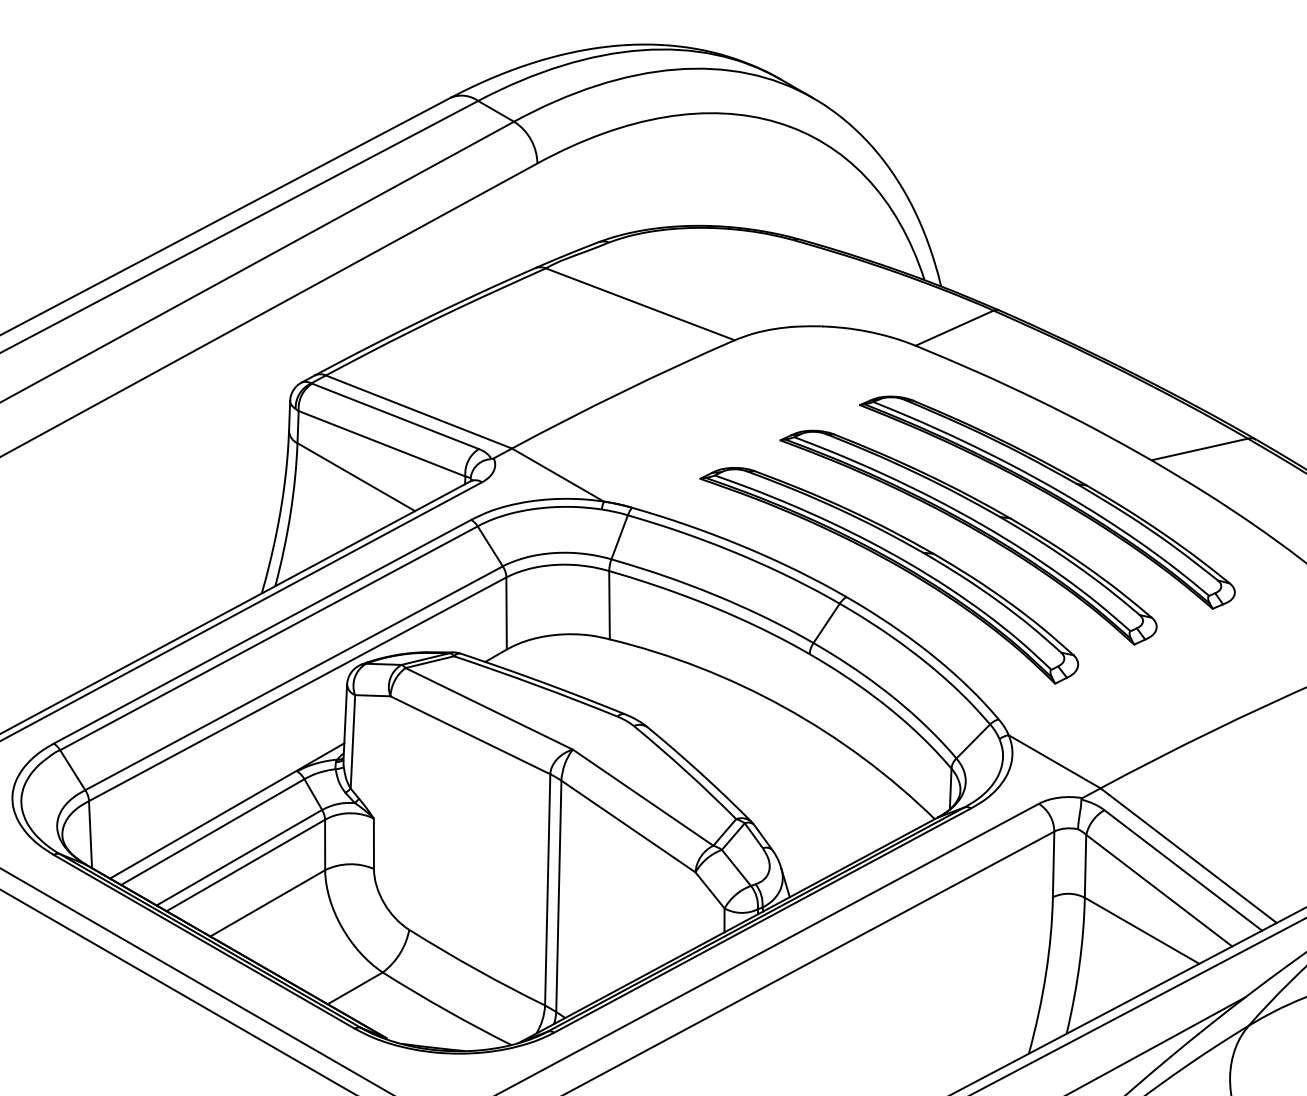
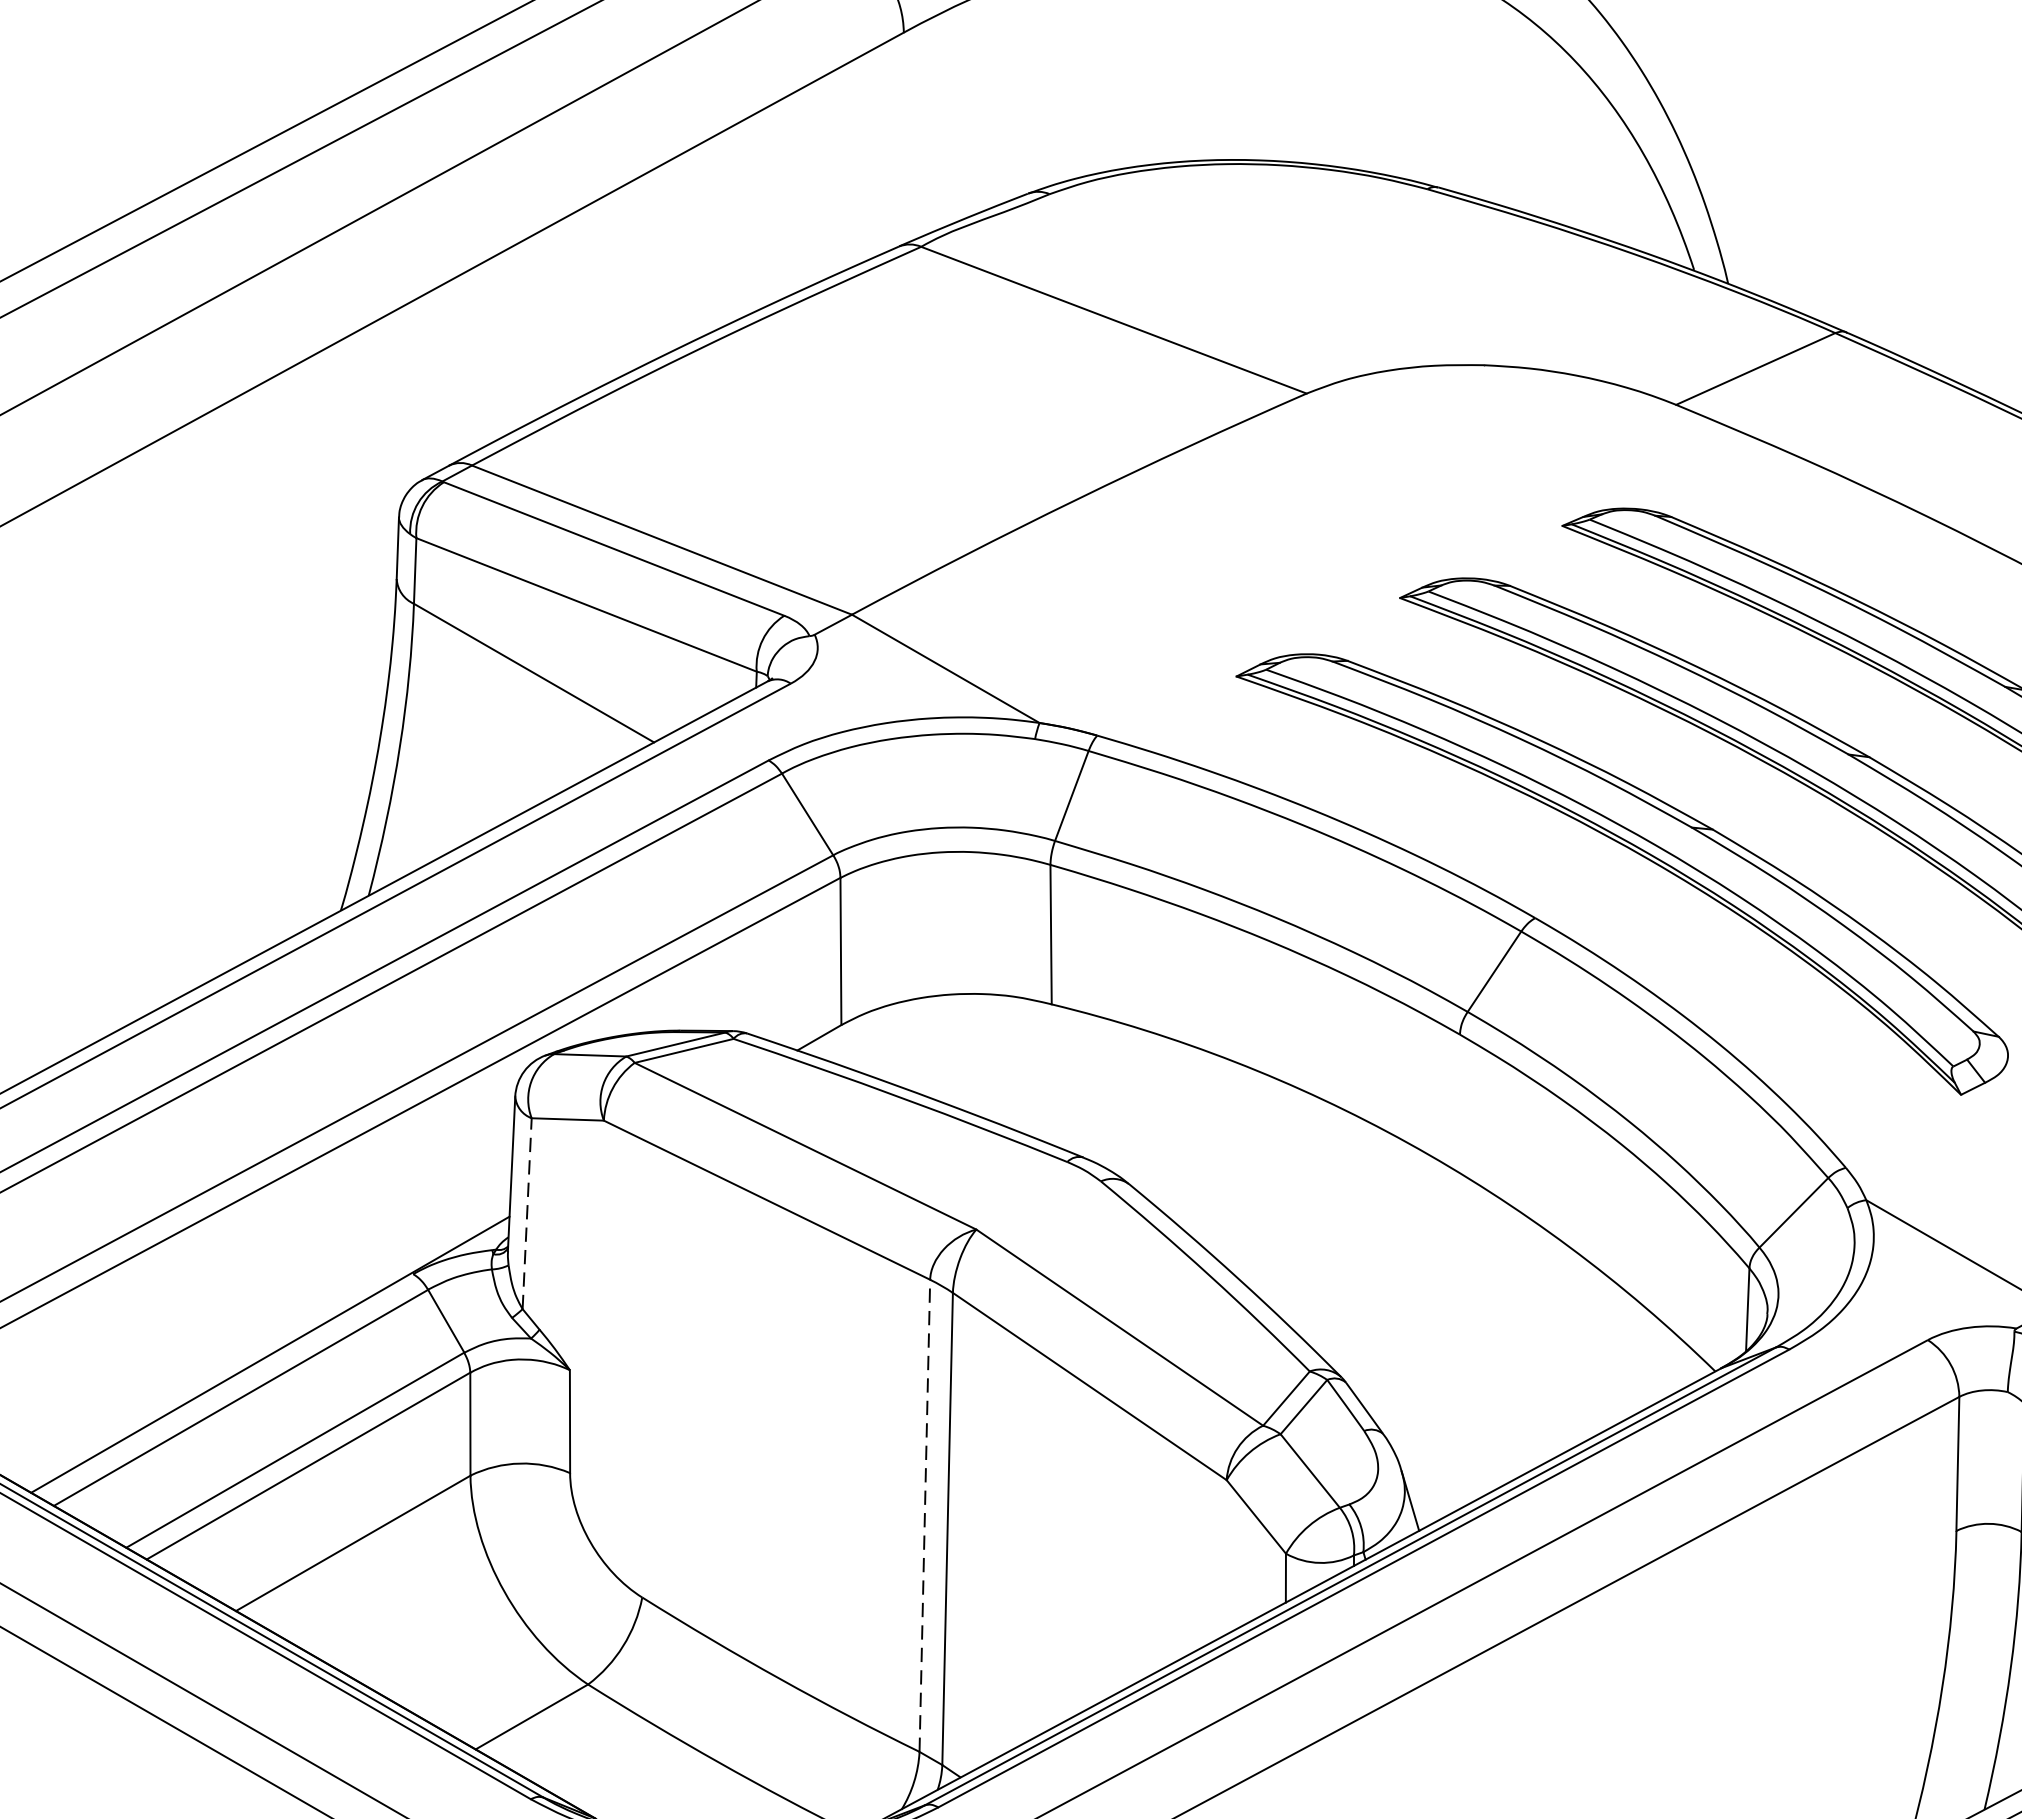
line: (352, 741) -> (526, 1212), solid -> dashed
line: (547, 889) -> (924, 1515), solid -> dashed

